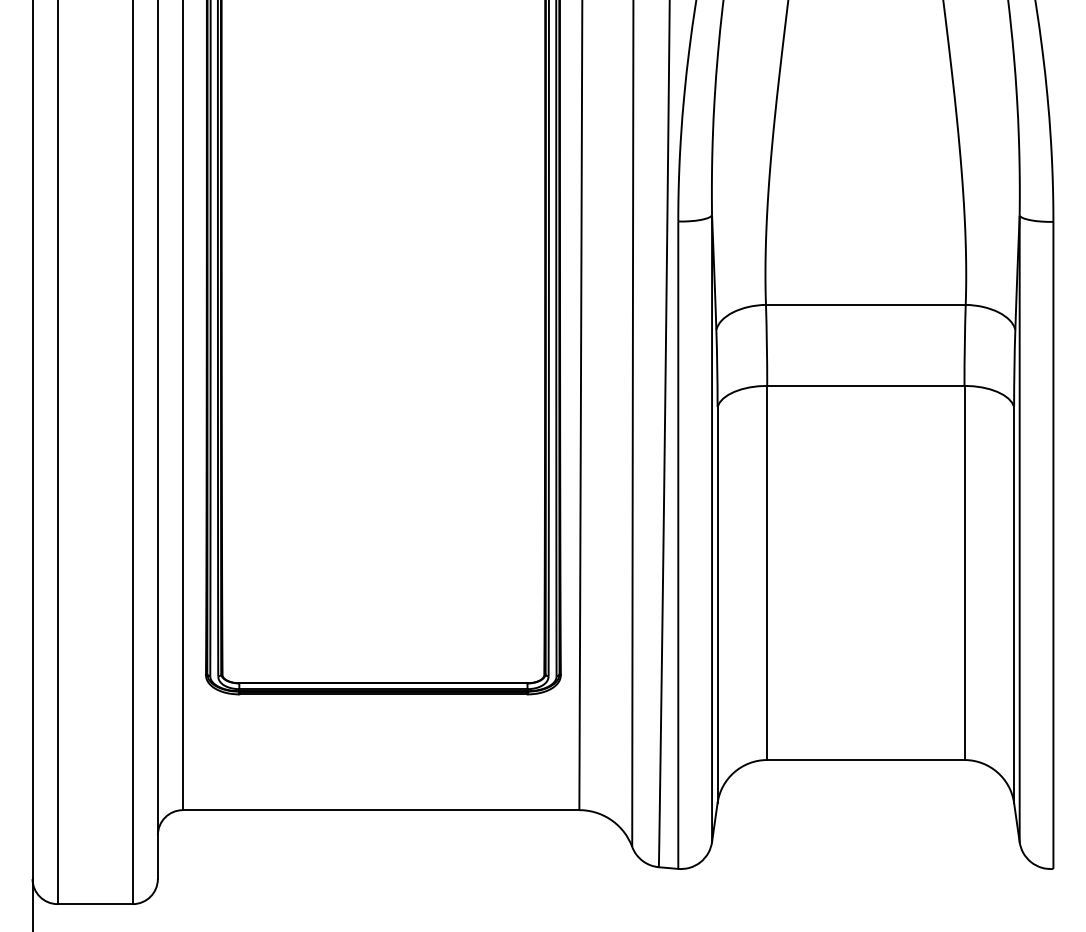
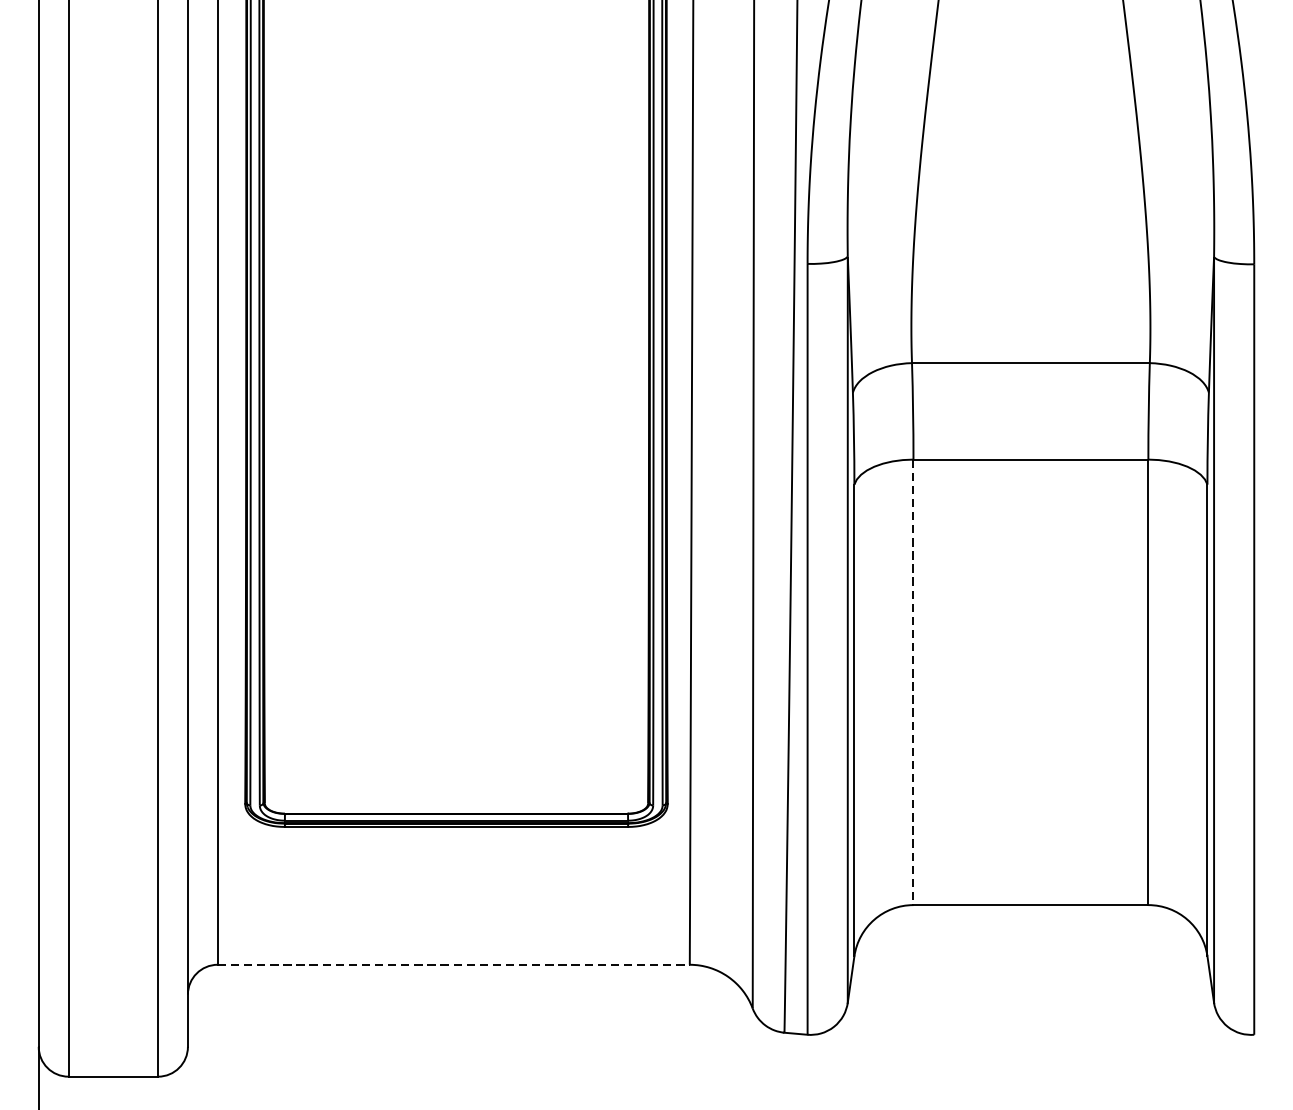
line: (767, 573) -> (913, 683), solid -> dashed
line: (381, 810) -> (454, 965), solid -> dashed

